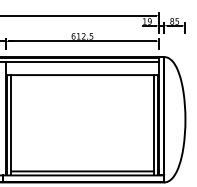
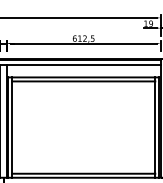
line: (82, 79) -> (83, 81), added

